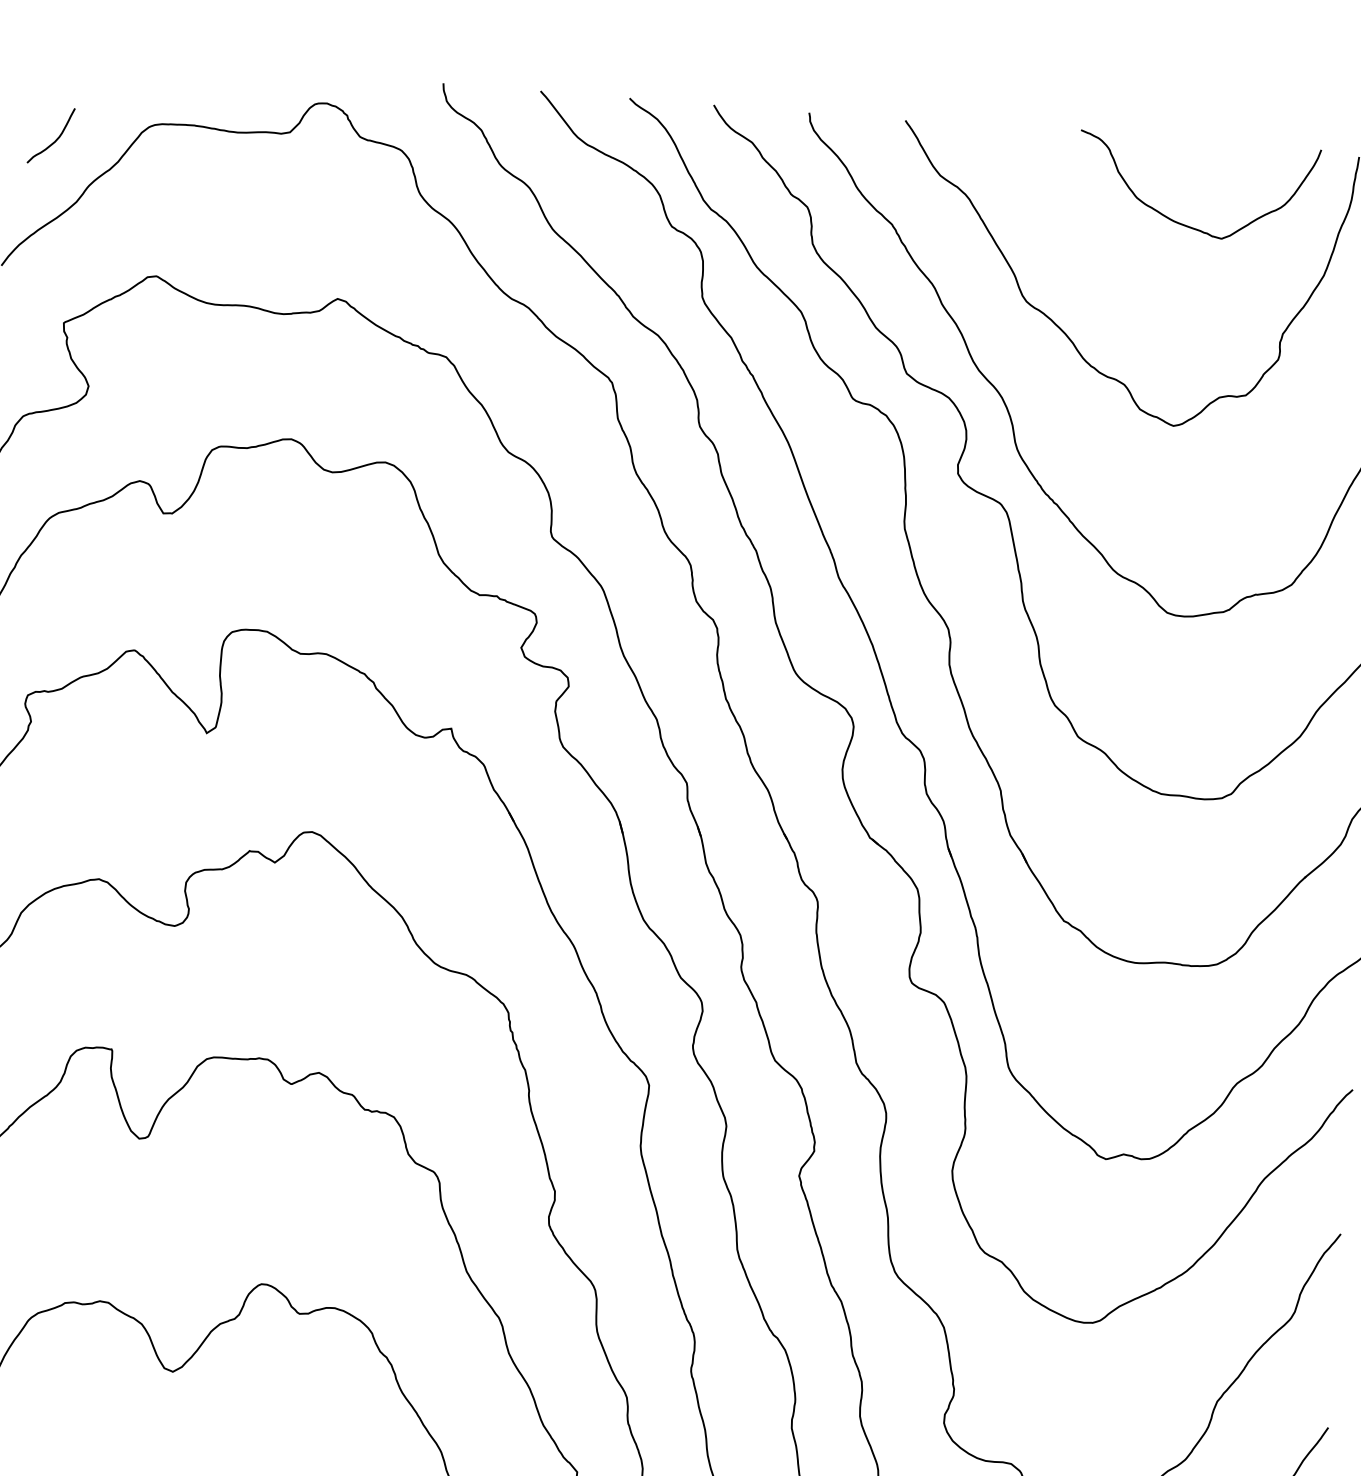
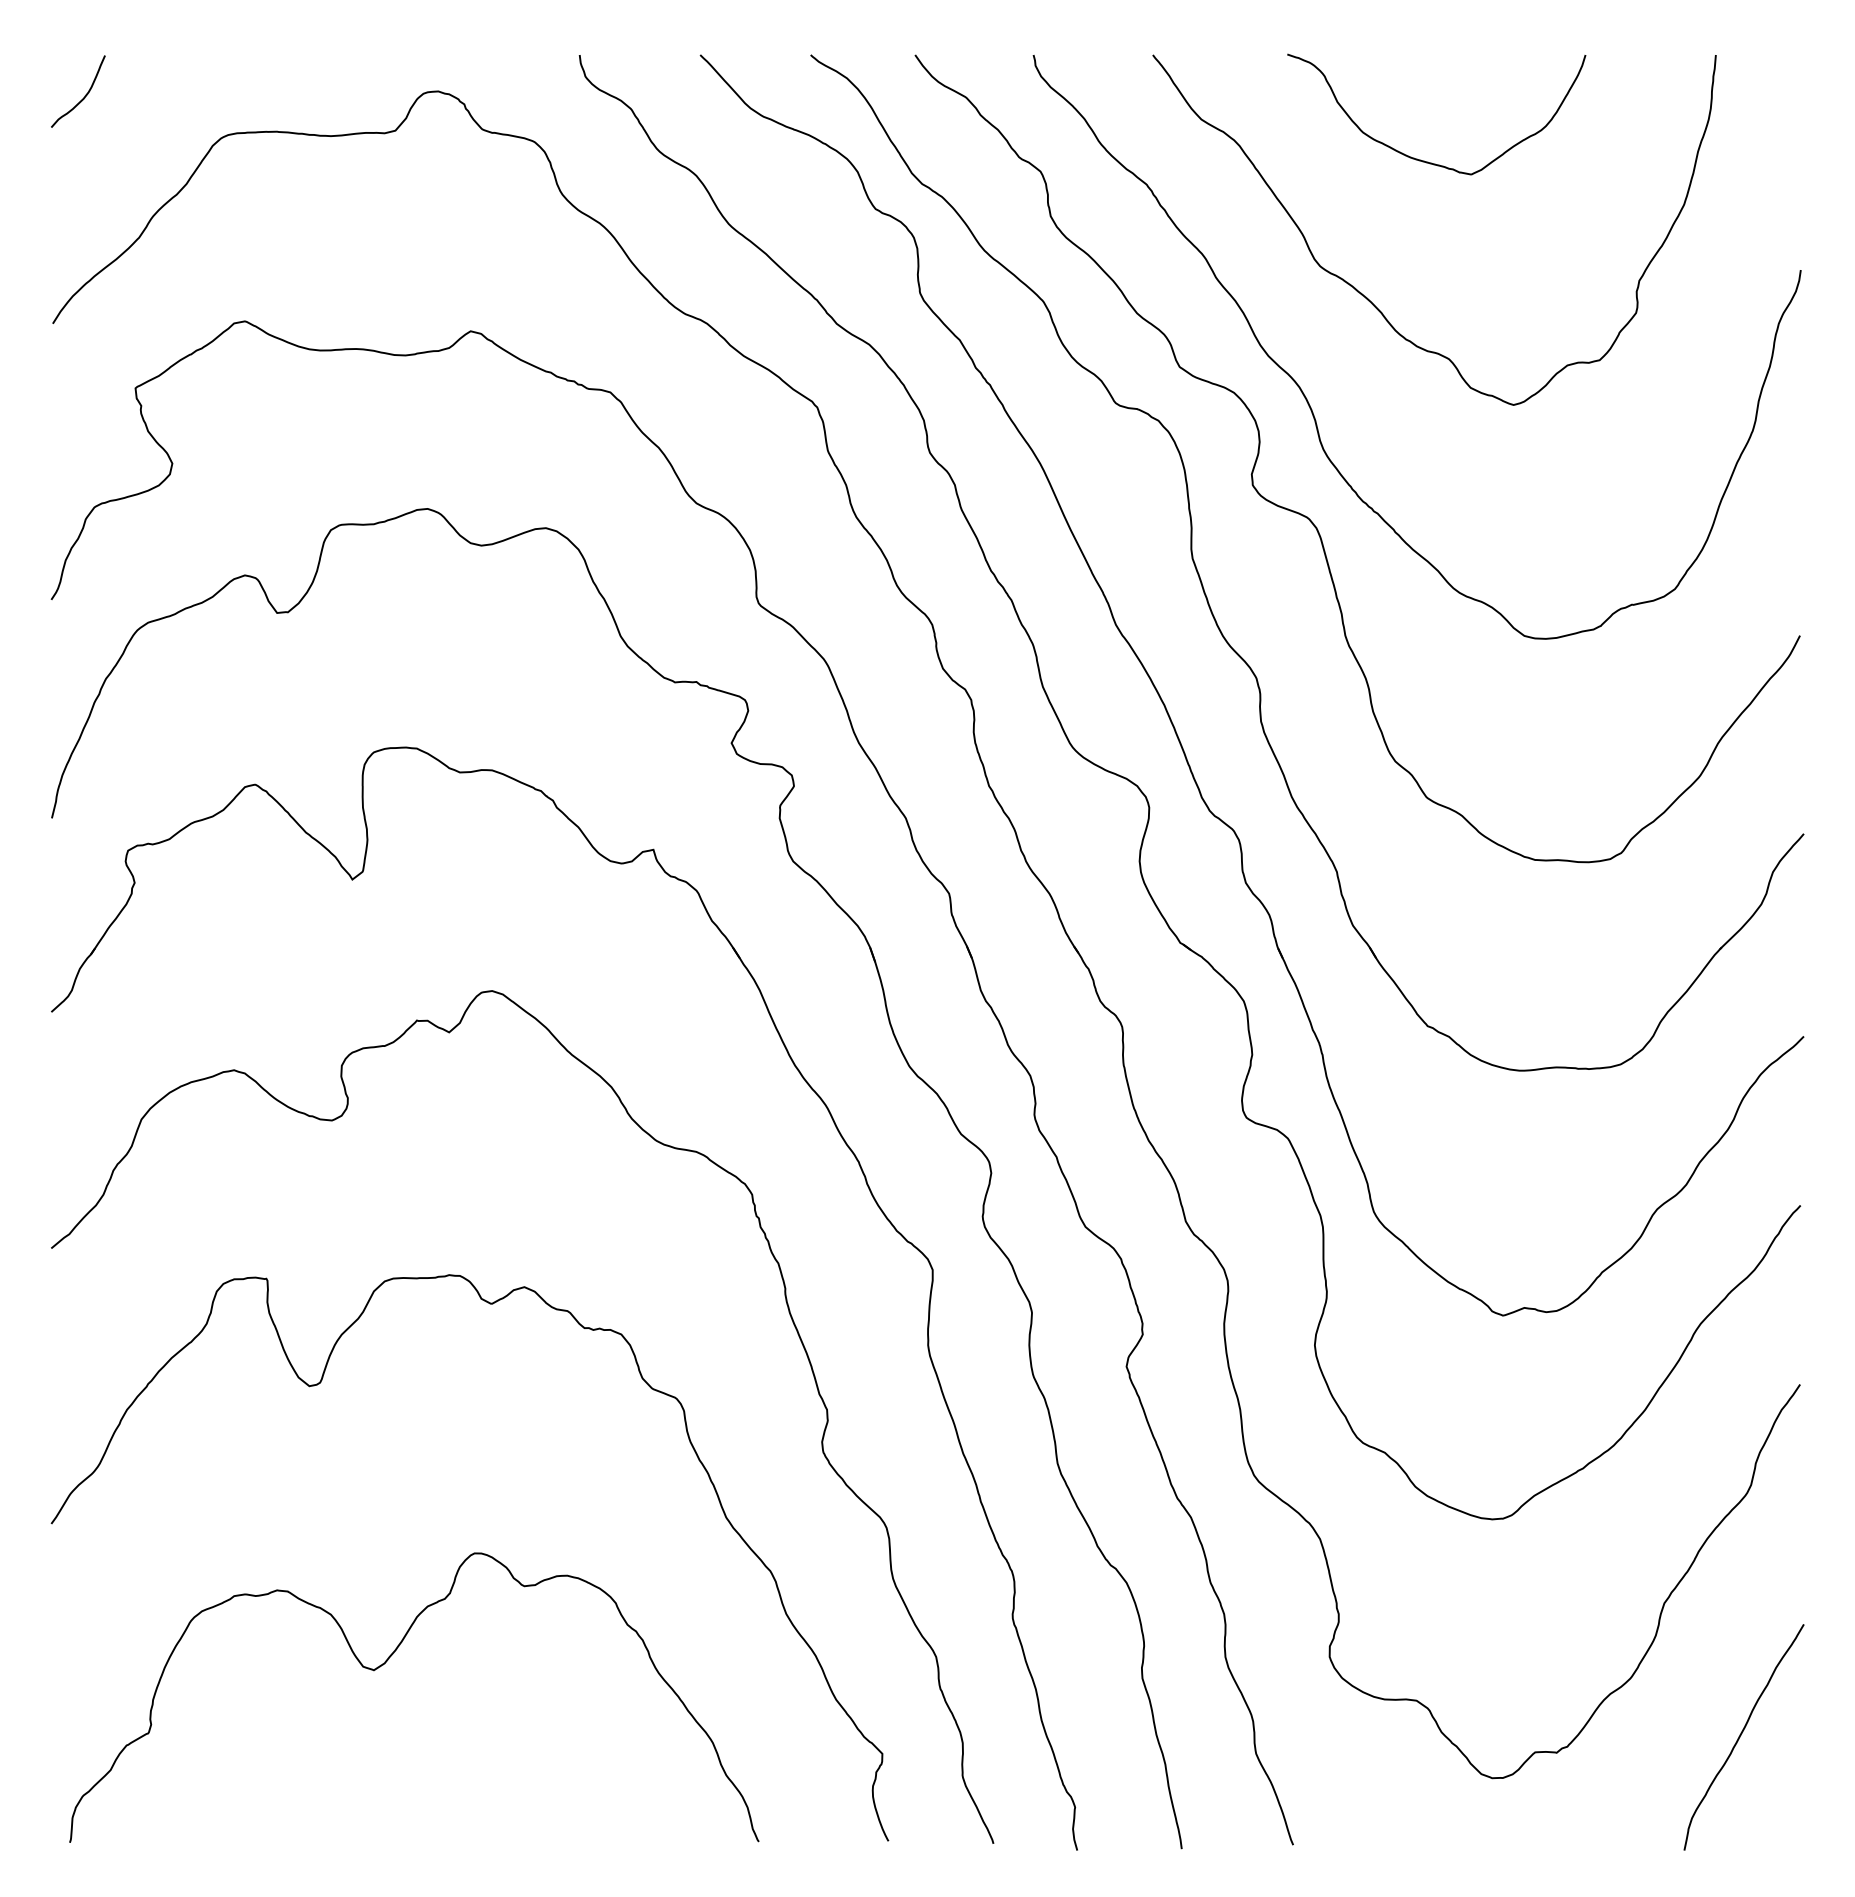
curve: (56, 138) -> (85, 94), moved
curve: (1184, 224) -> (1424, 160), moved

